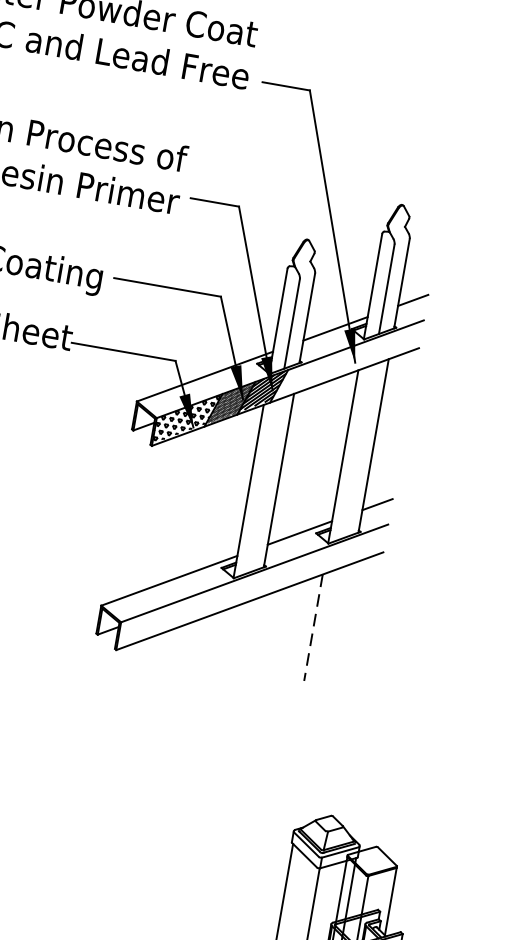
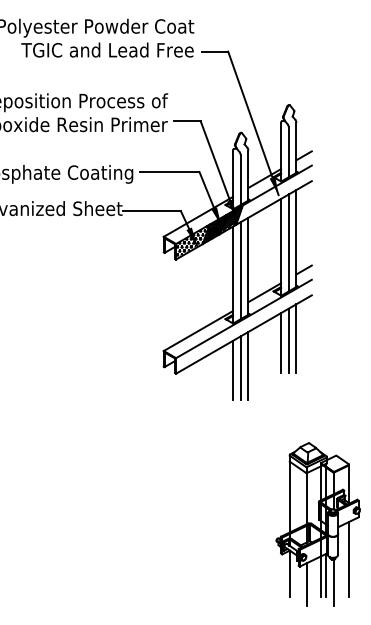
line: (358, 450) -> (288, 242), added
line: (263, 485) -> (240, 270), added
line: (342, 624) -> (296, 338), added
line: (327, 625) -> (288, 340), added
line: (314, 627) -> (281, 342), dashed -> solid
line: (248, 658) -> (248, 365), added
line: (232, 660) -> (240, 368), added
line: (218, 661) -> (232, 370), added

